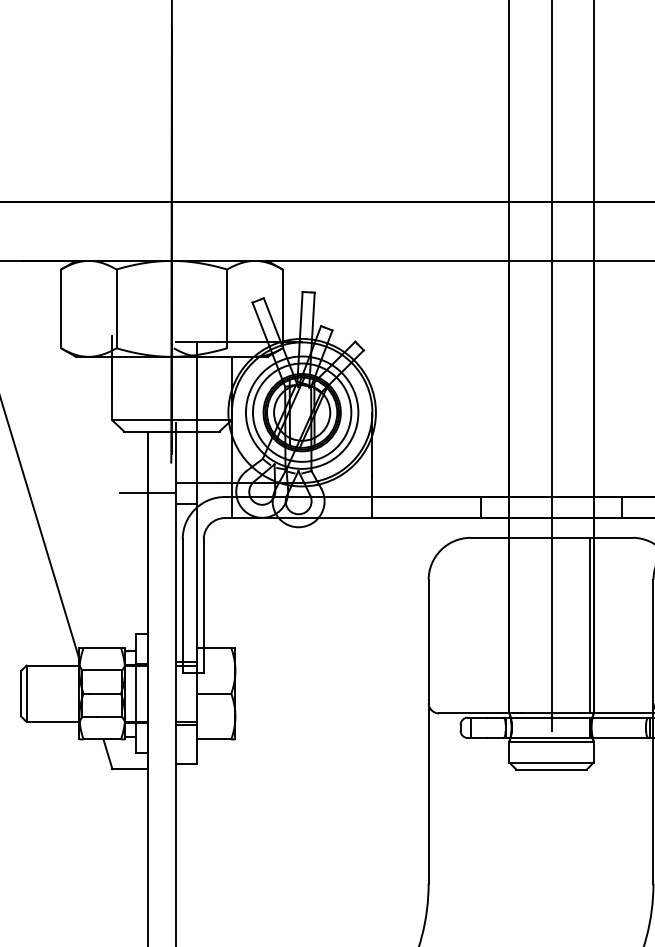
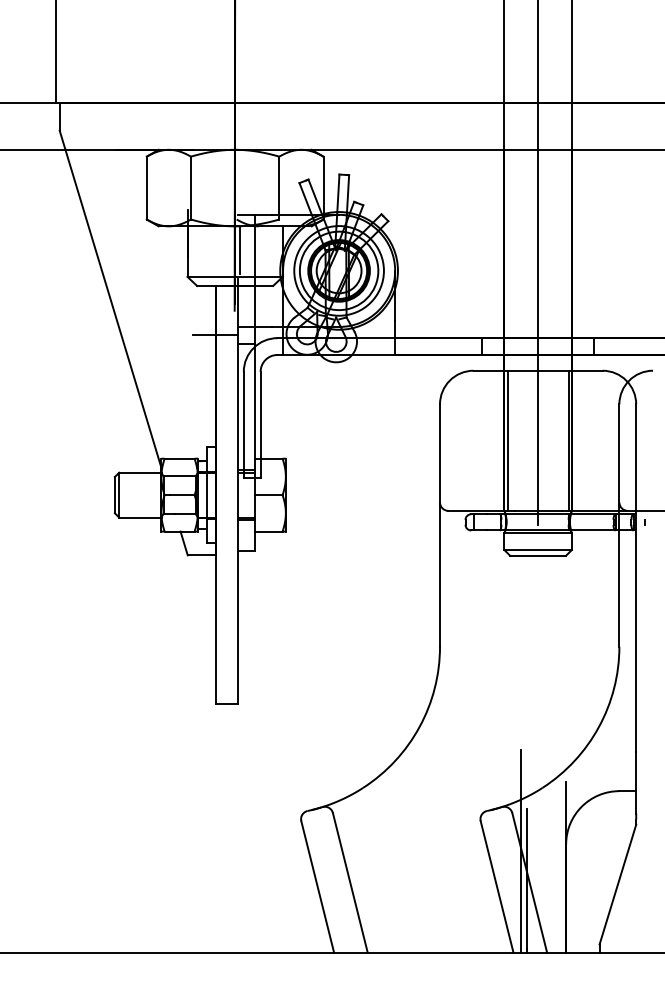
line: (178, 387) -> (240, 250), added
line: (513, 625) -> (507, 440), added

